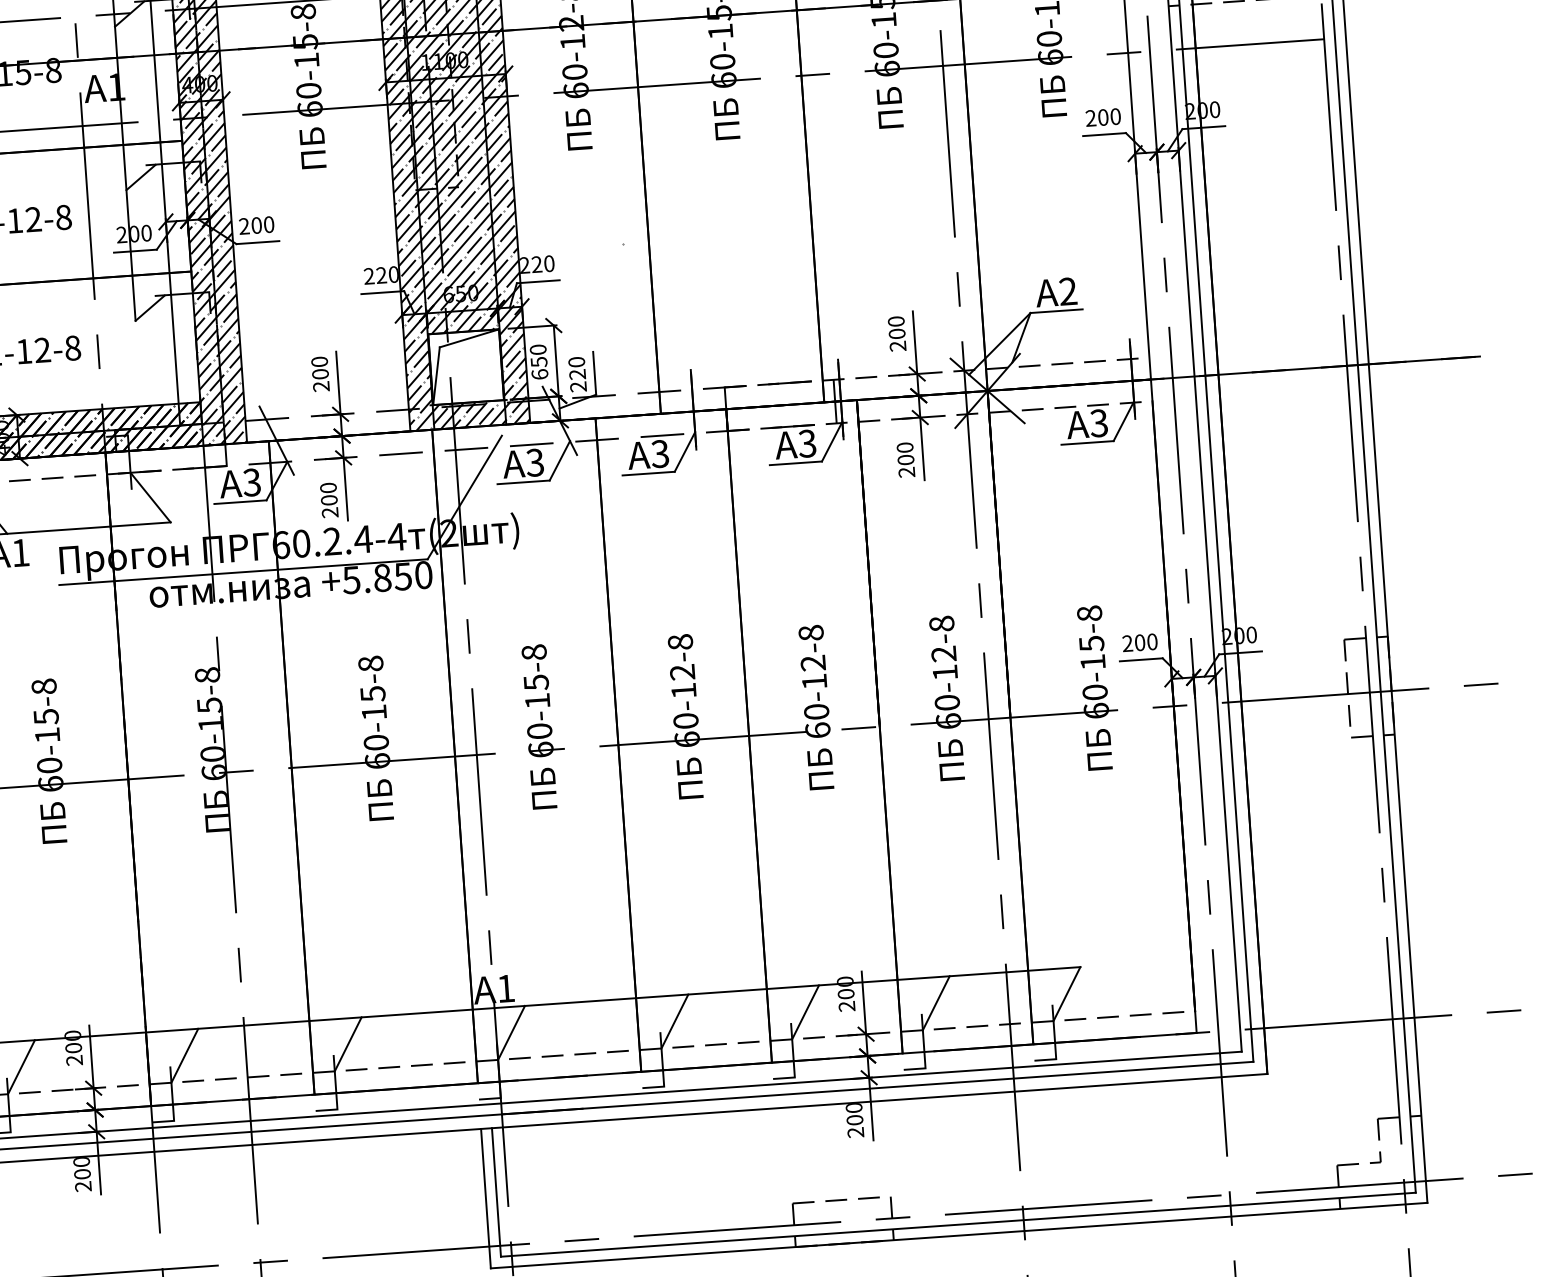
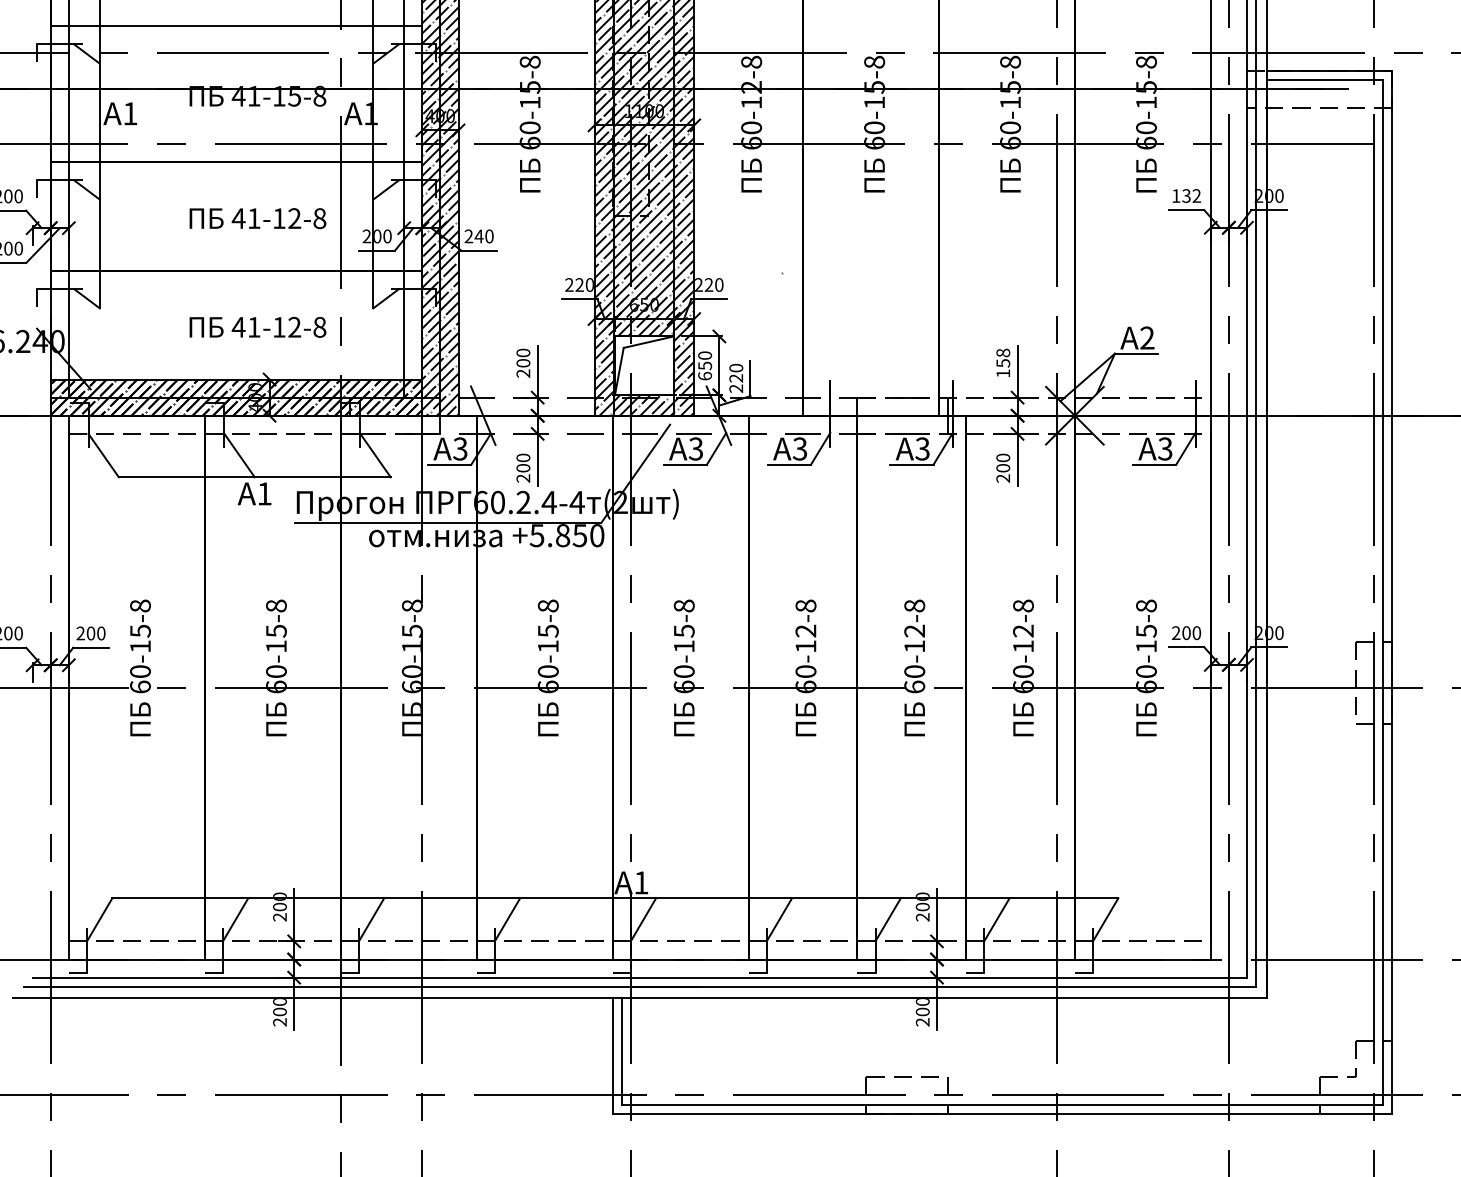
text: (1103, 116) -> (1186, 195), 200 -> 132
text: (255, 225) -> (478, 236), 200 -> 240
text: (897, 332) -> (1003, 362), 200 -> 158

